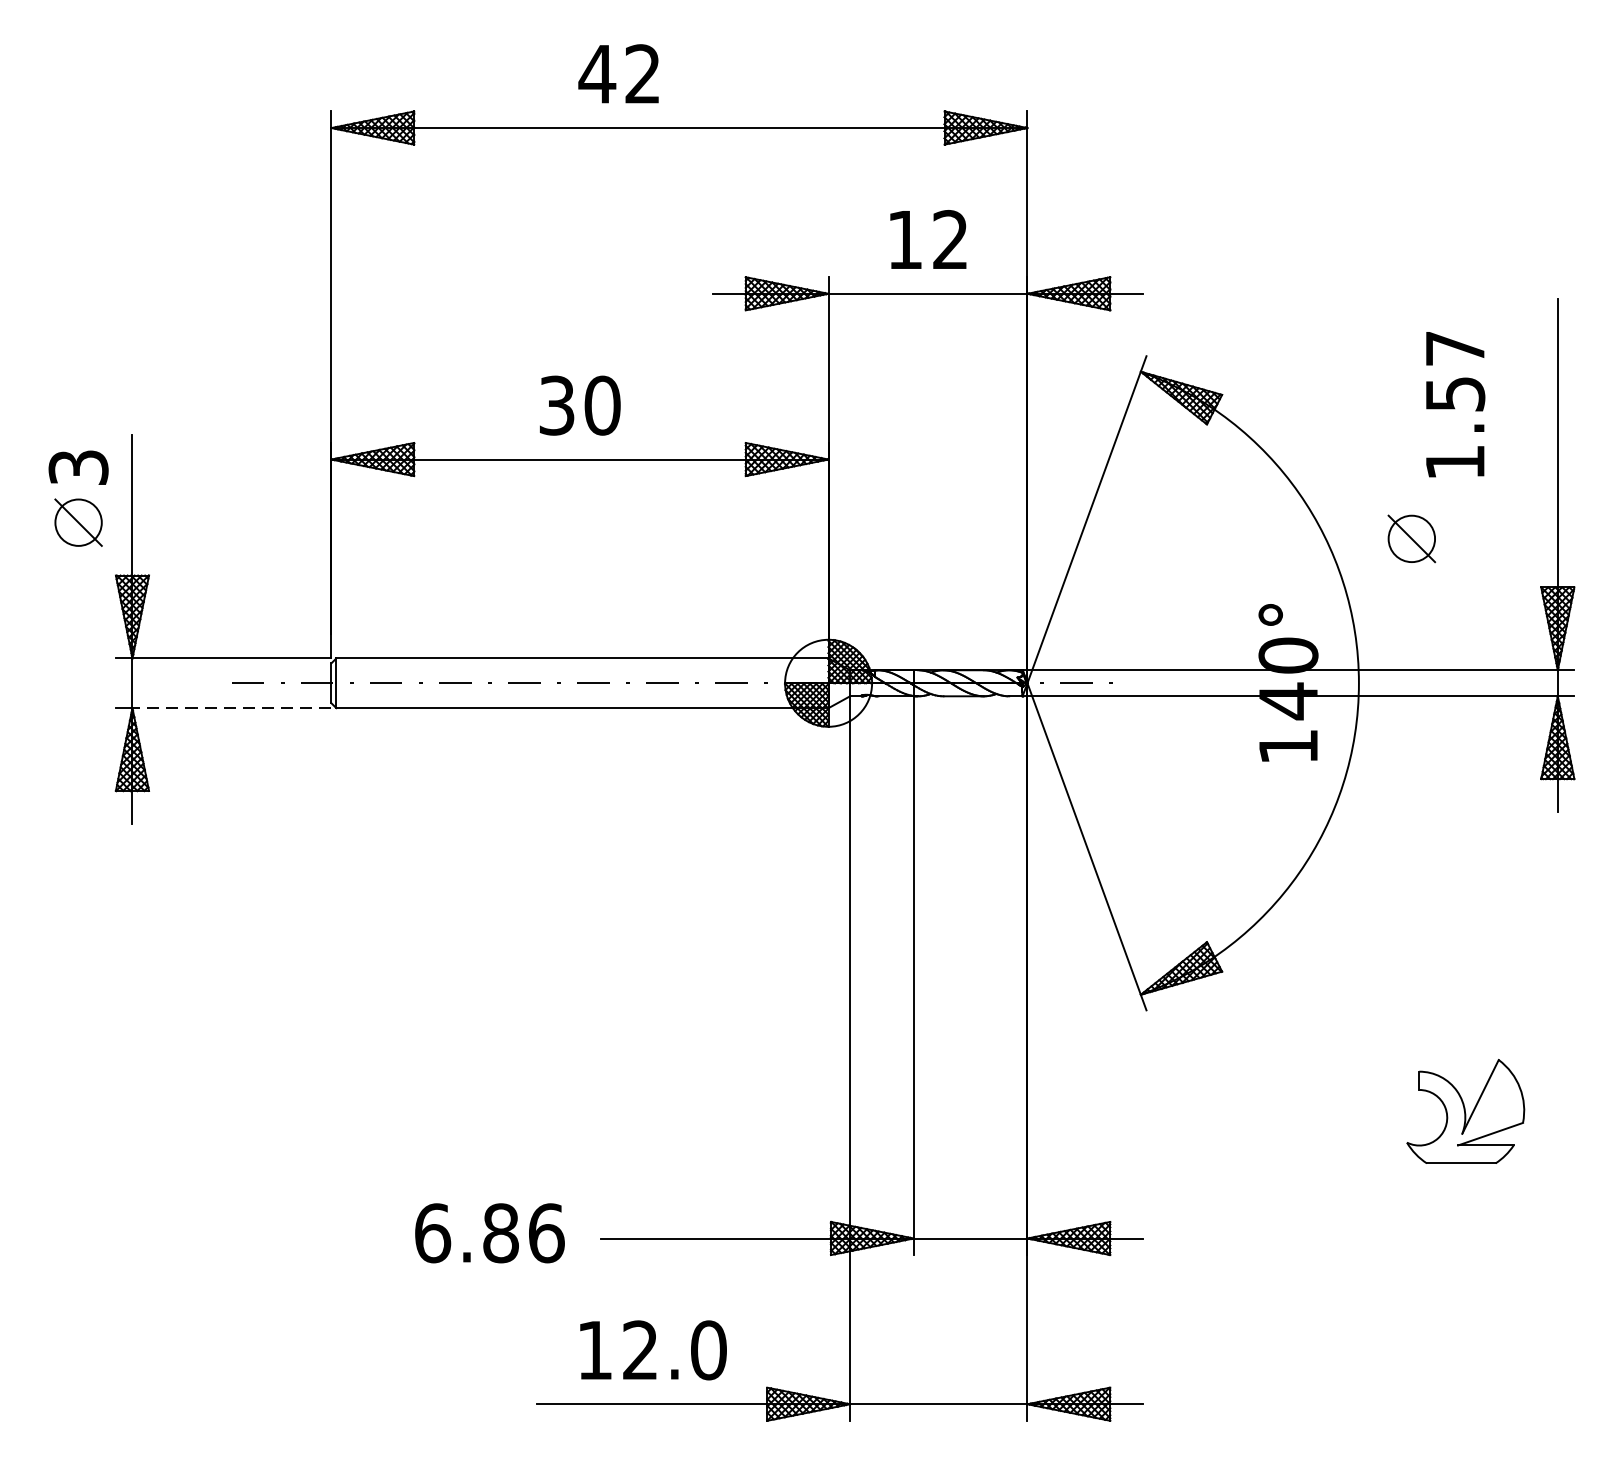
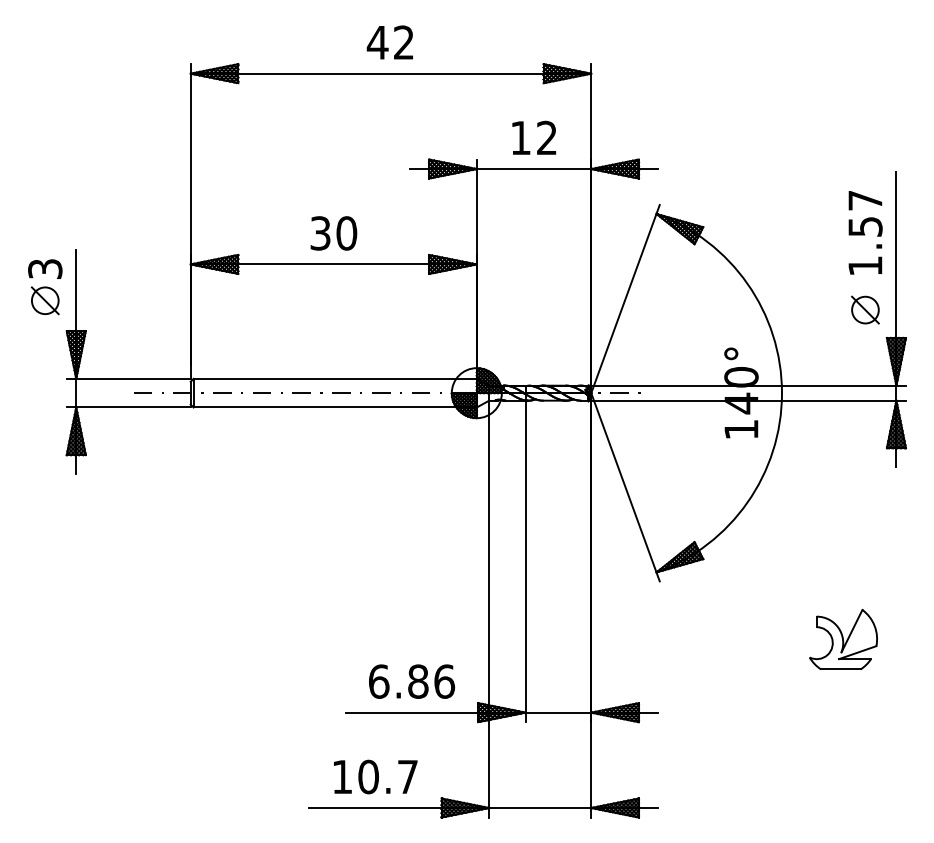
text: (617, 73) -> (389, 42), moved
text: (1455, 404) -> (865, 232), moved
part: (1411, 537) -> (865, 309), moved
line: (231, 708) -> (133, 407), dashed -> solid
text: (490, 1233) -> (412, 681), moved
text: (675, 1349) -> (388, 776), 12.0 -> 10.7

